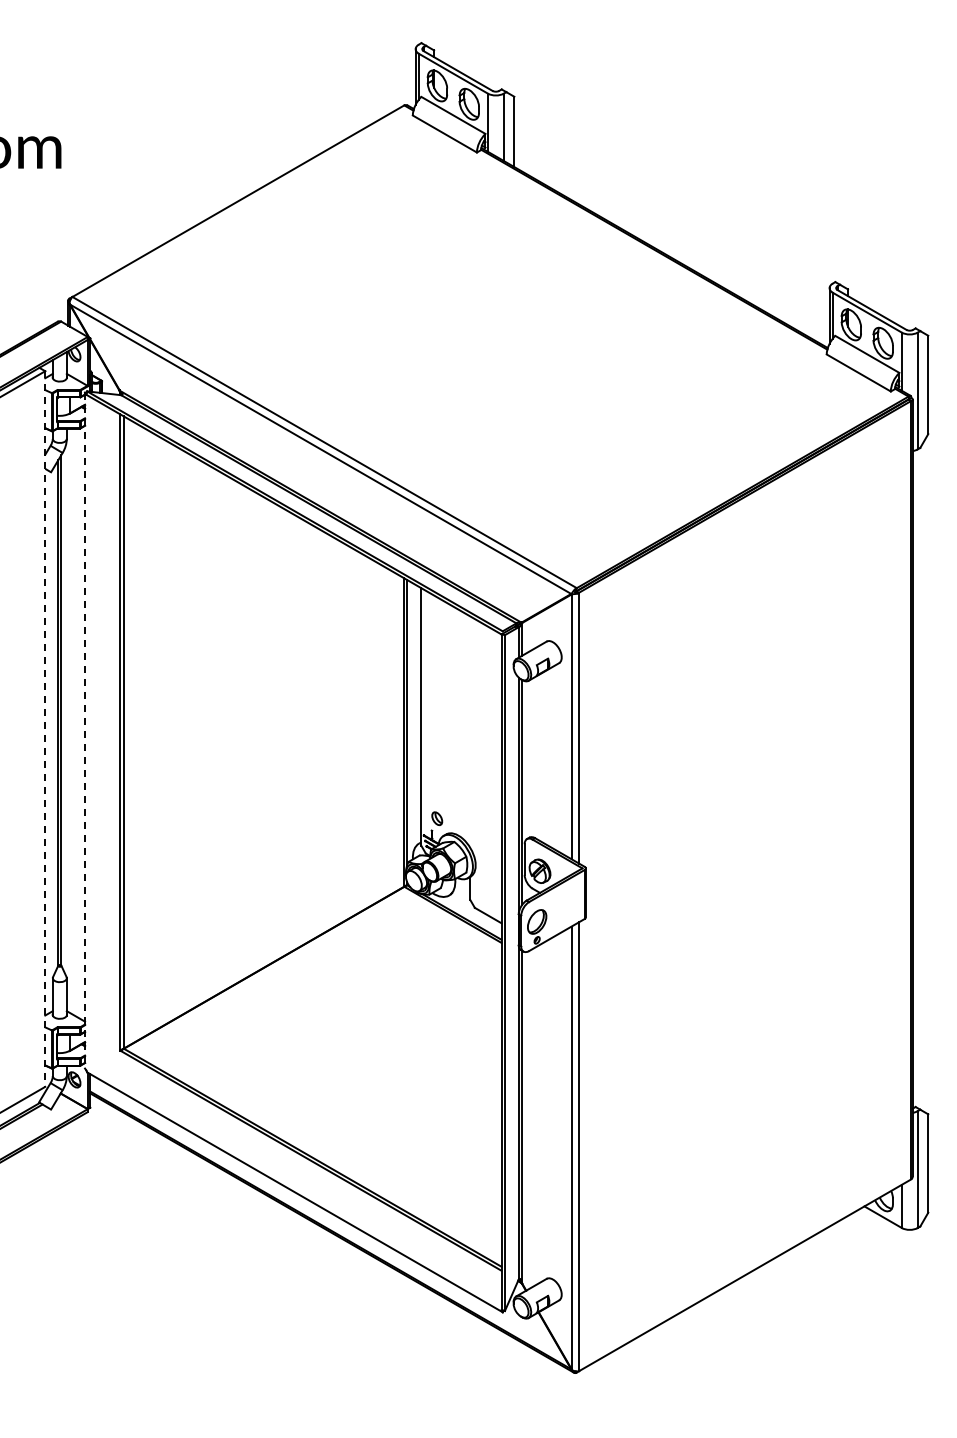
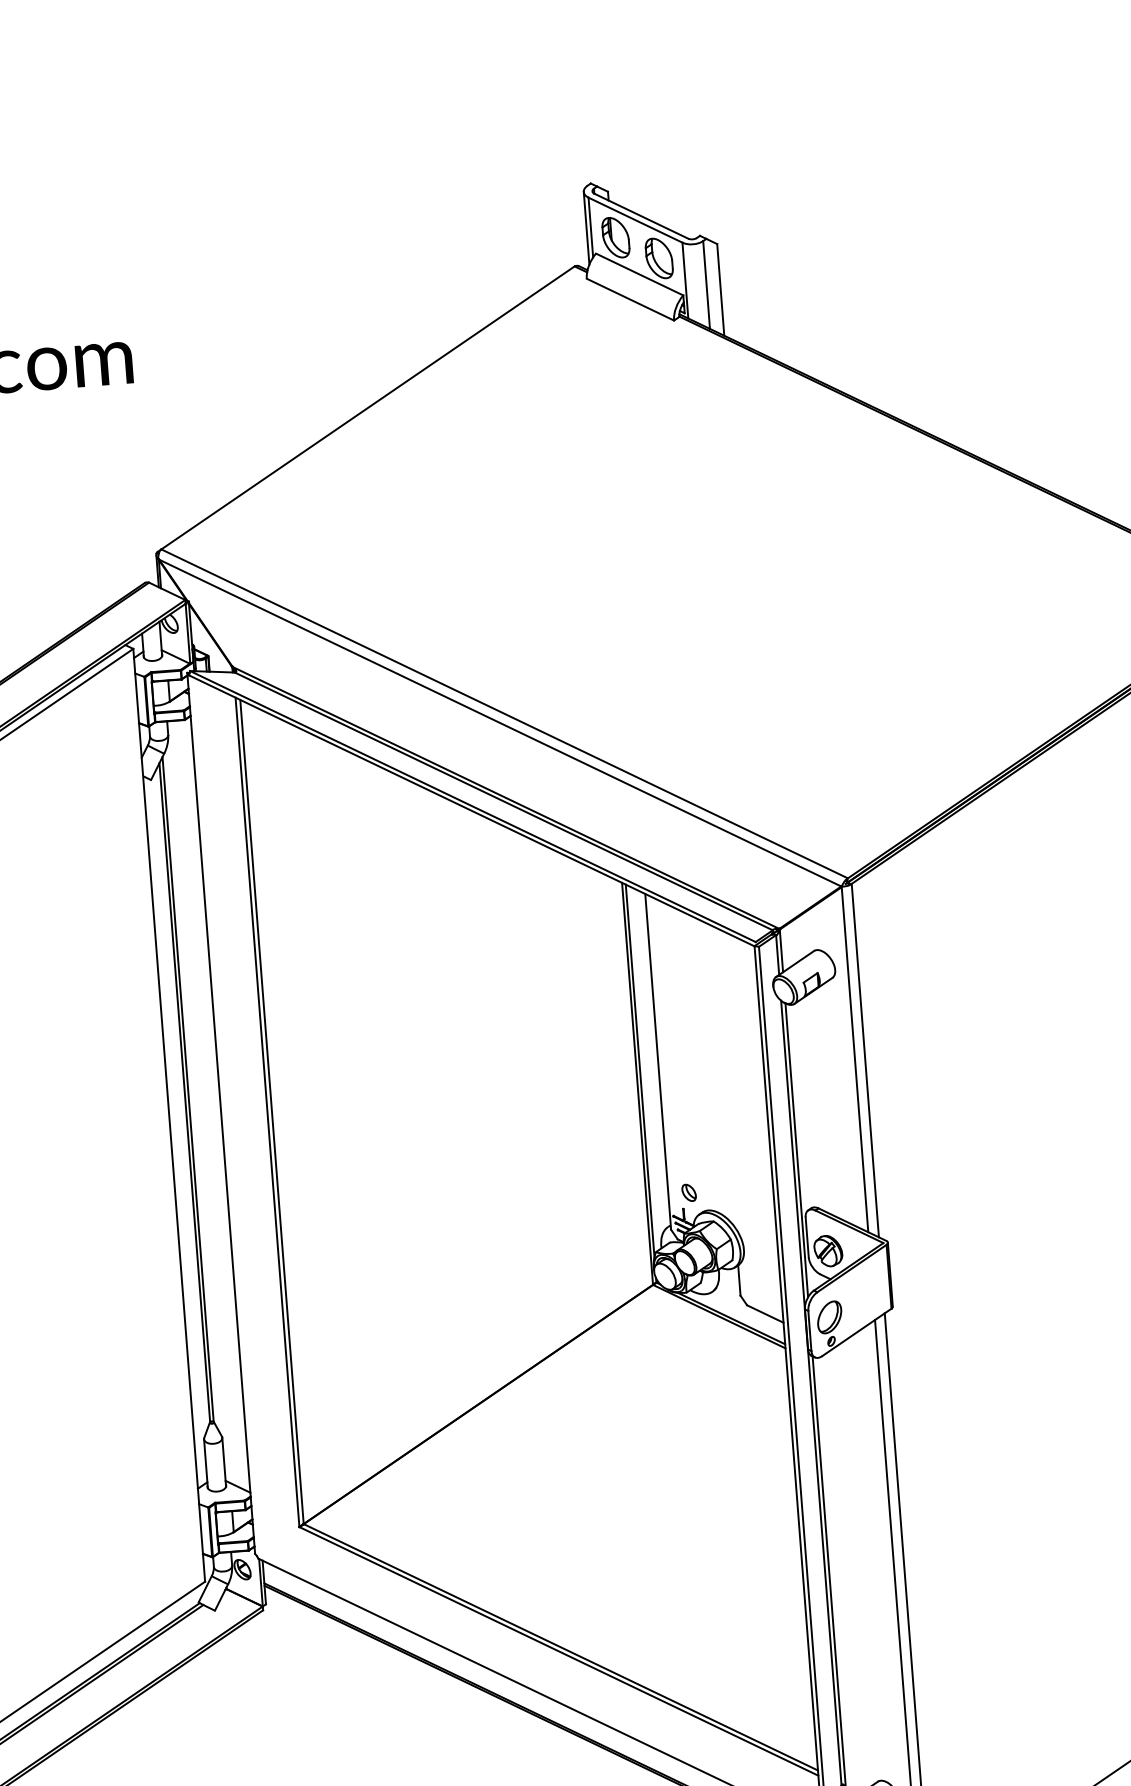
line: (45, 729) -> (169, 1115), dashed -> solid
line: (85, 730) -> (221, 1113), dashed -> solid

